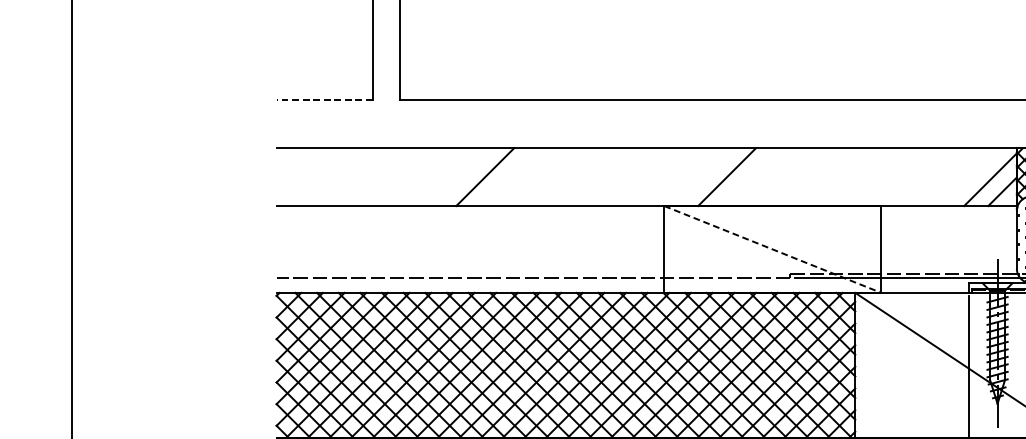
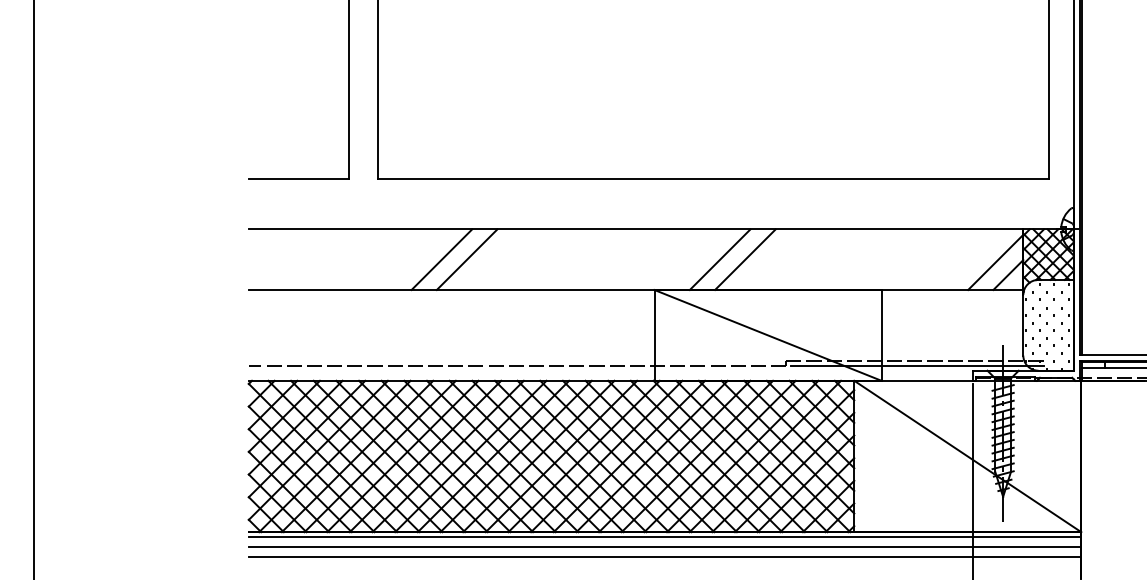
line: (324, 99) -> (298, 178), dashed -> solid
line: (460, 176) -> (441, 259), added
line: (751, 176) -> (745, 259), added
line: (773, 249) -> (768, 335), dashed -> solid

